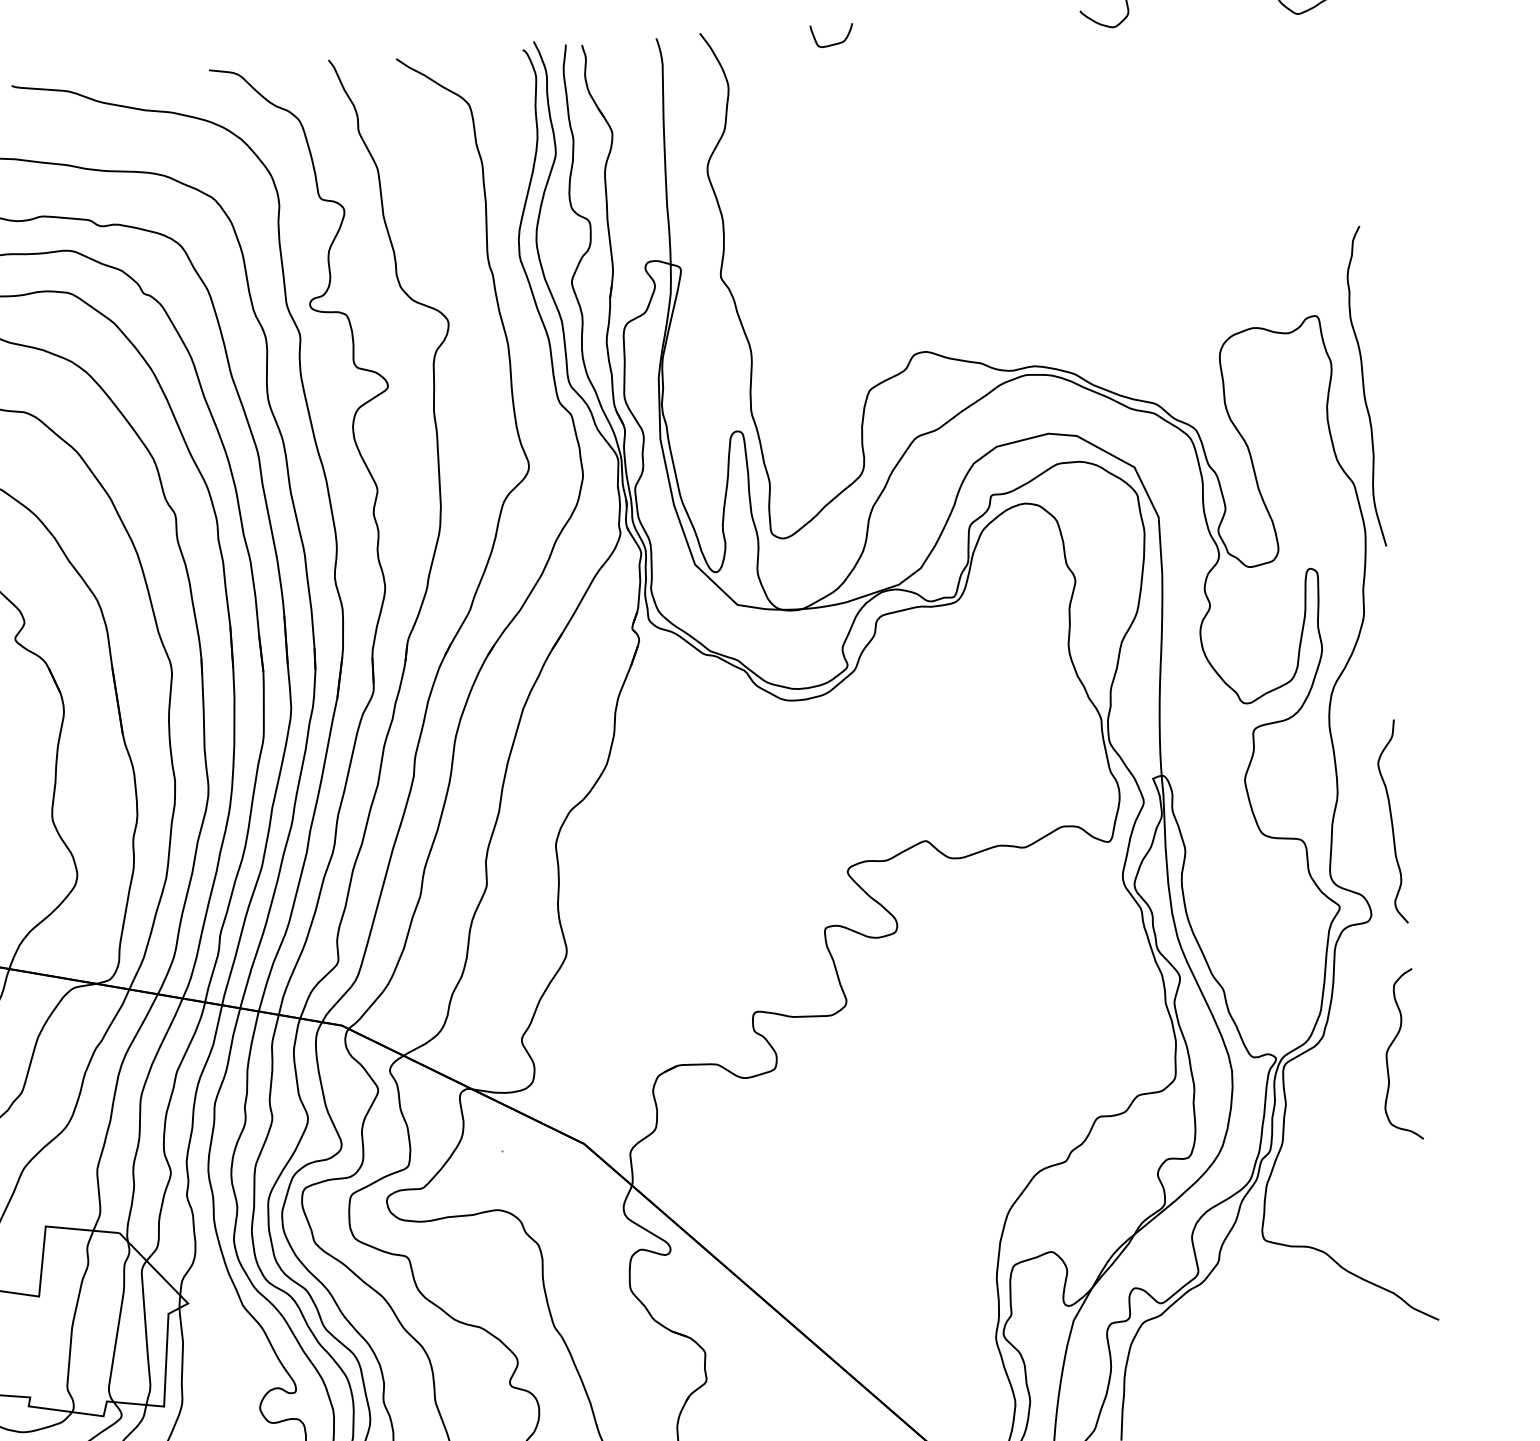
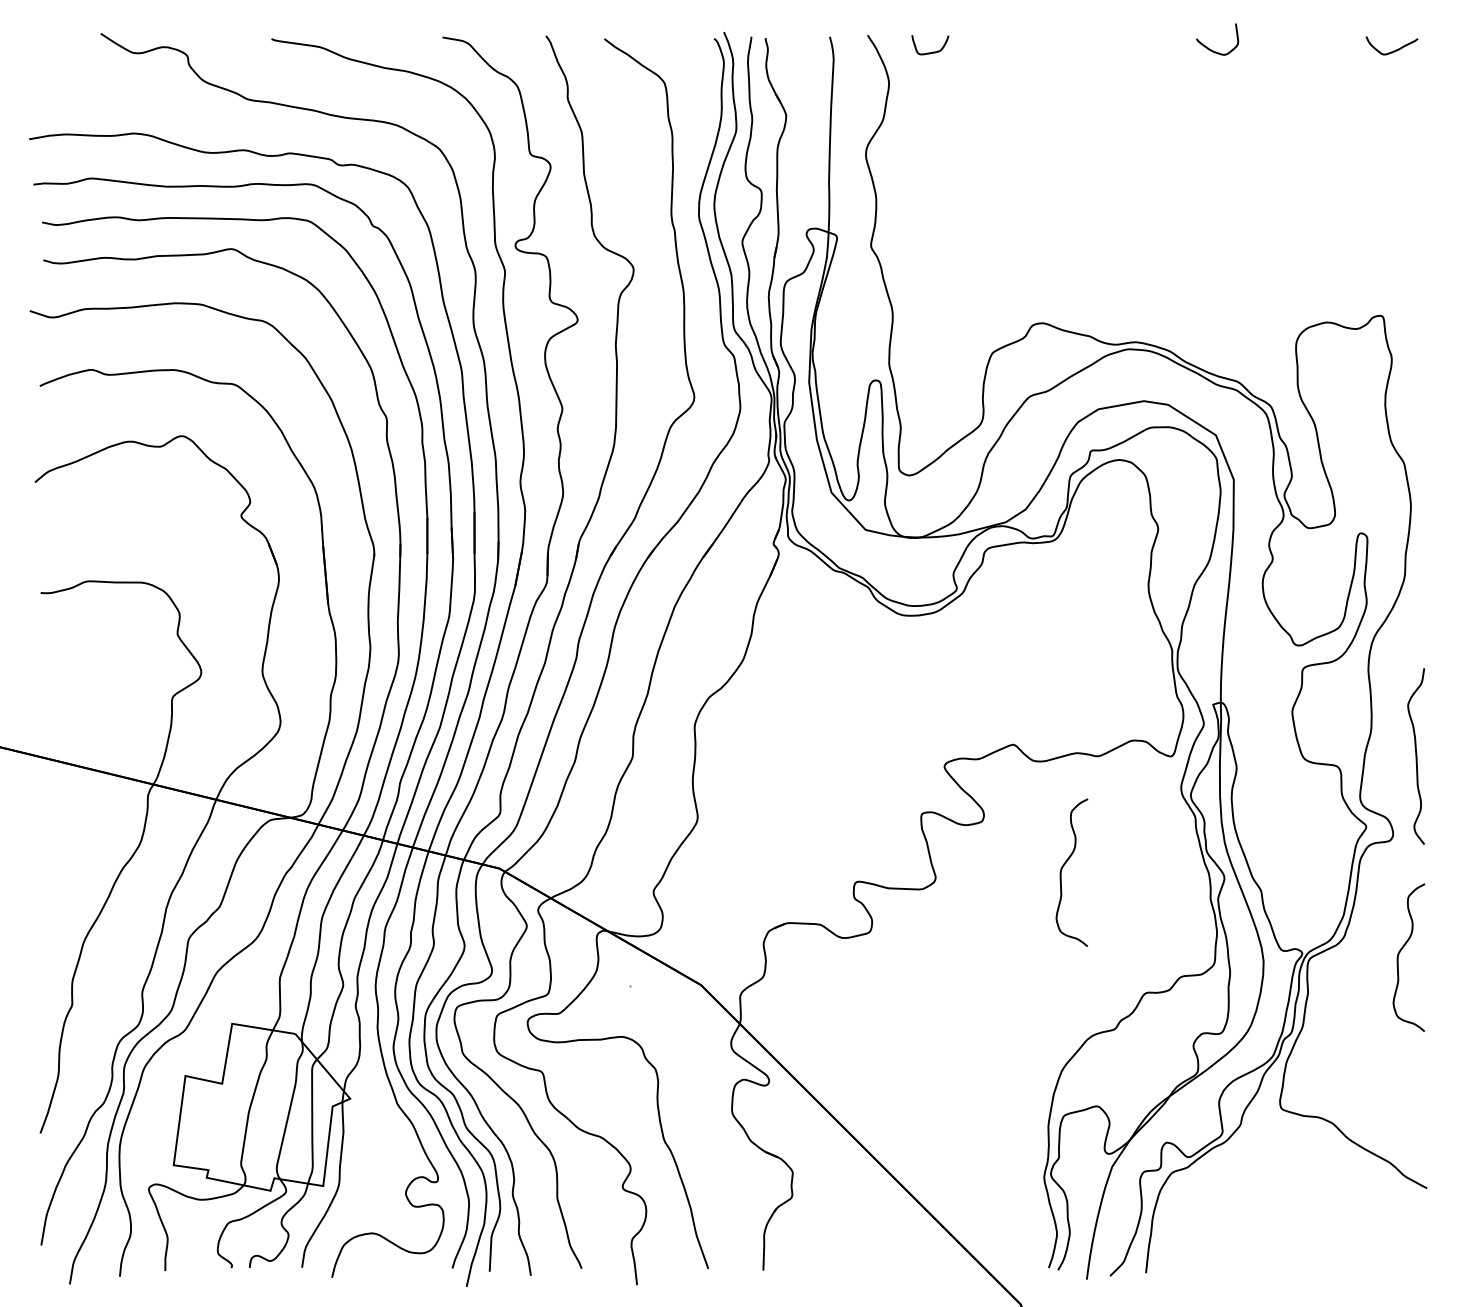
curve: (836, 42) -> (933, 51), moved
curve: (1365, 386) -> (1419, 379), removed
curve: (993, 978) -> (1063, 867), added

